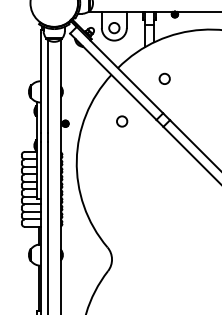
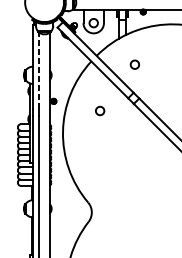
line: (48, 85) -> (39, 70), solid -> dashed
circle: (122, 121) -> (100, 111), moved

